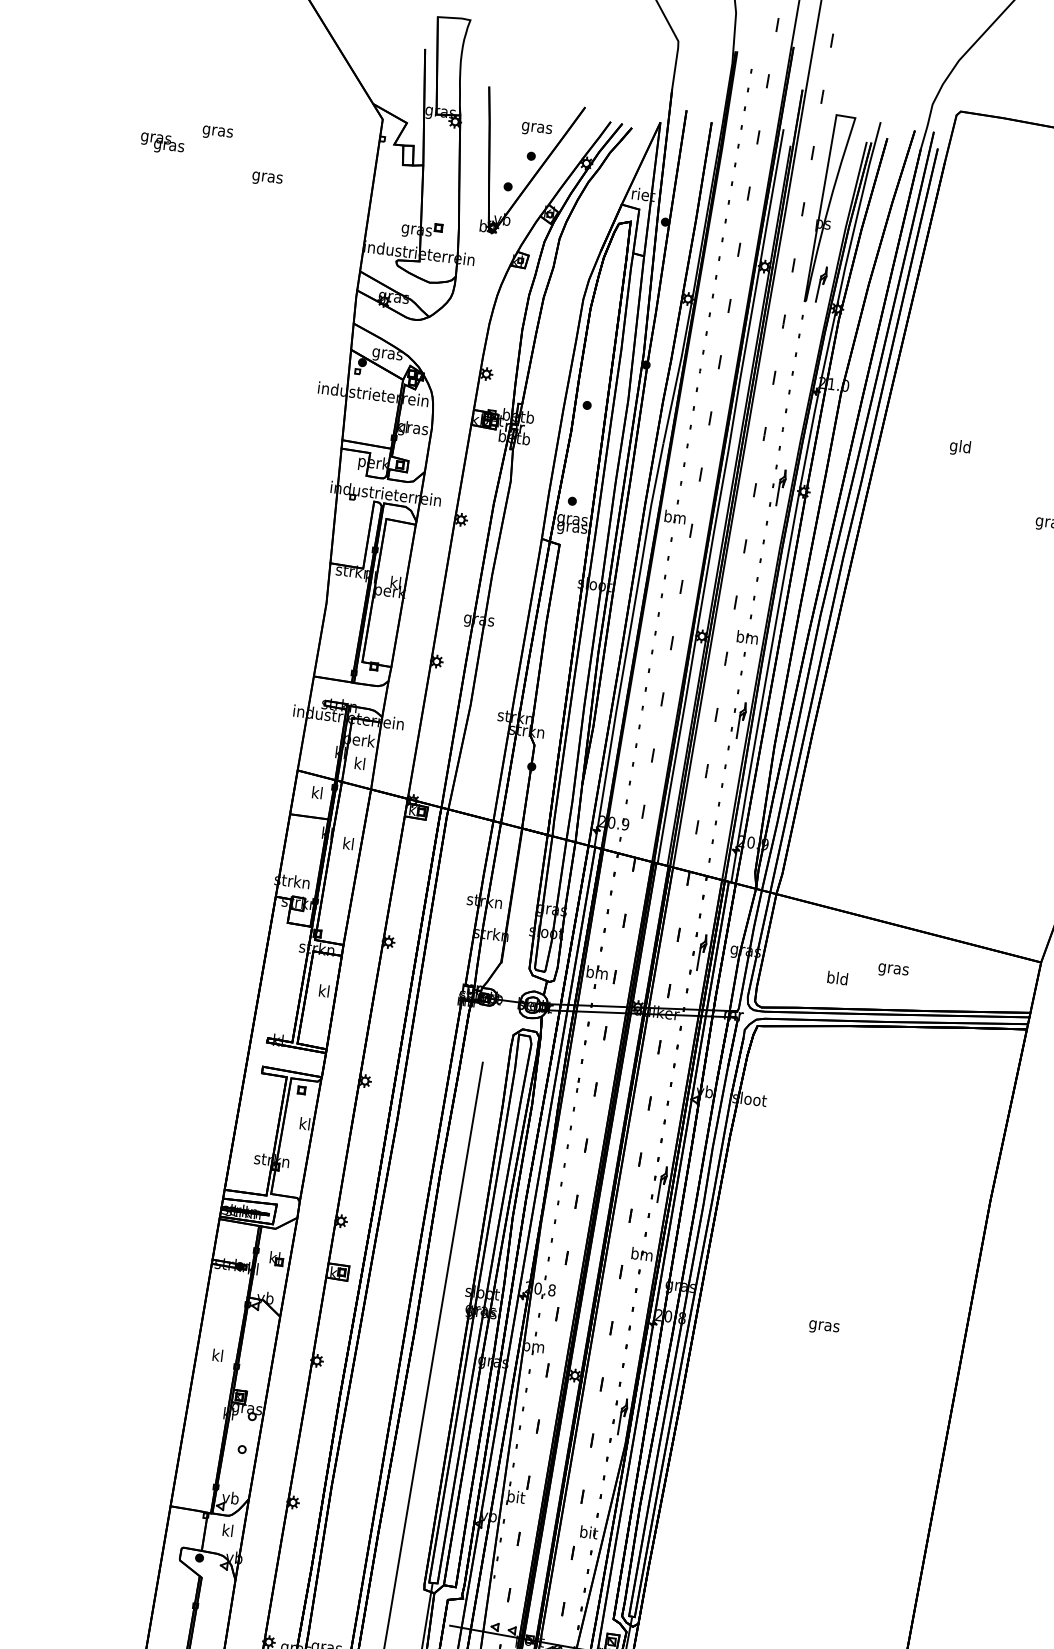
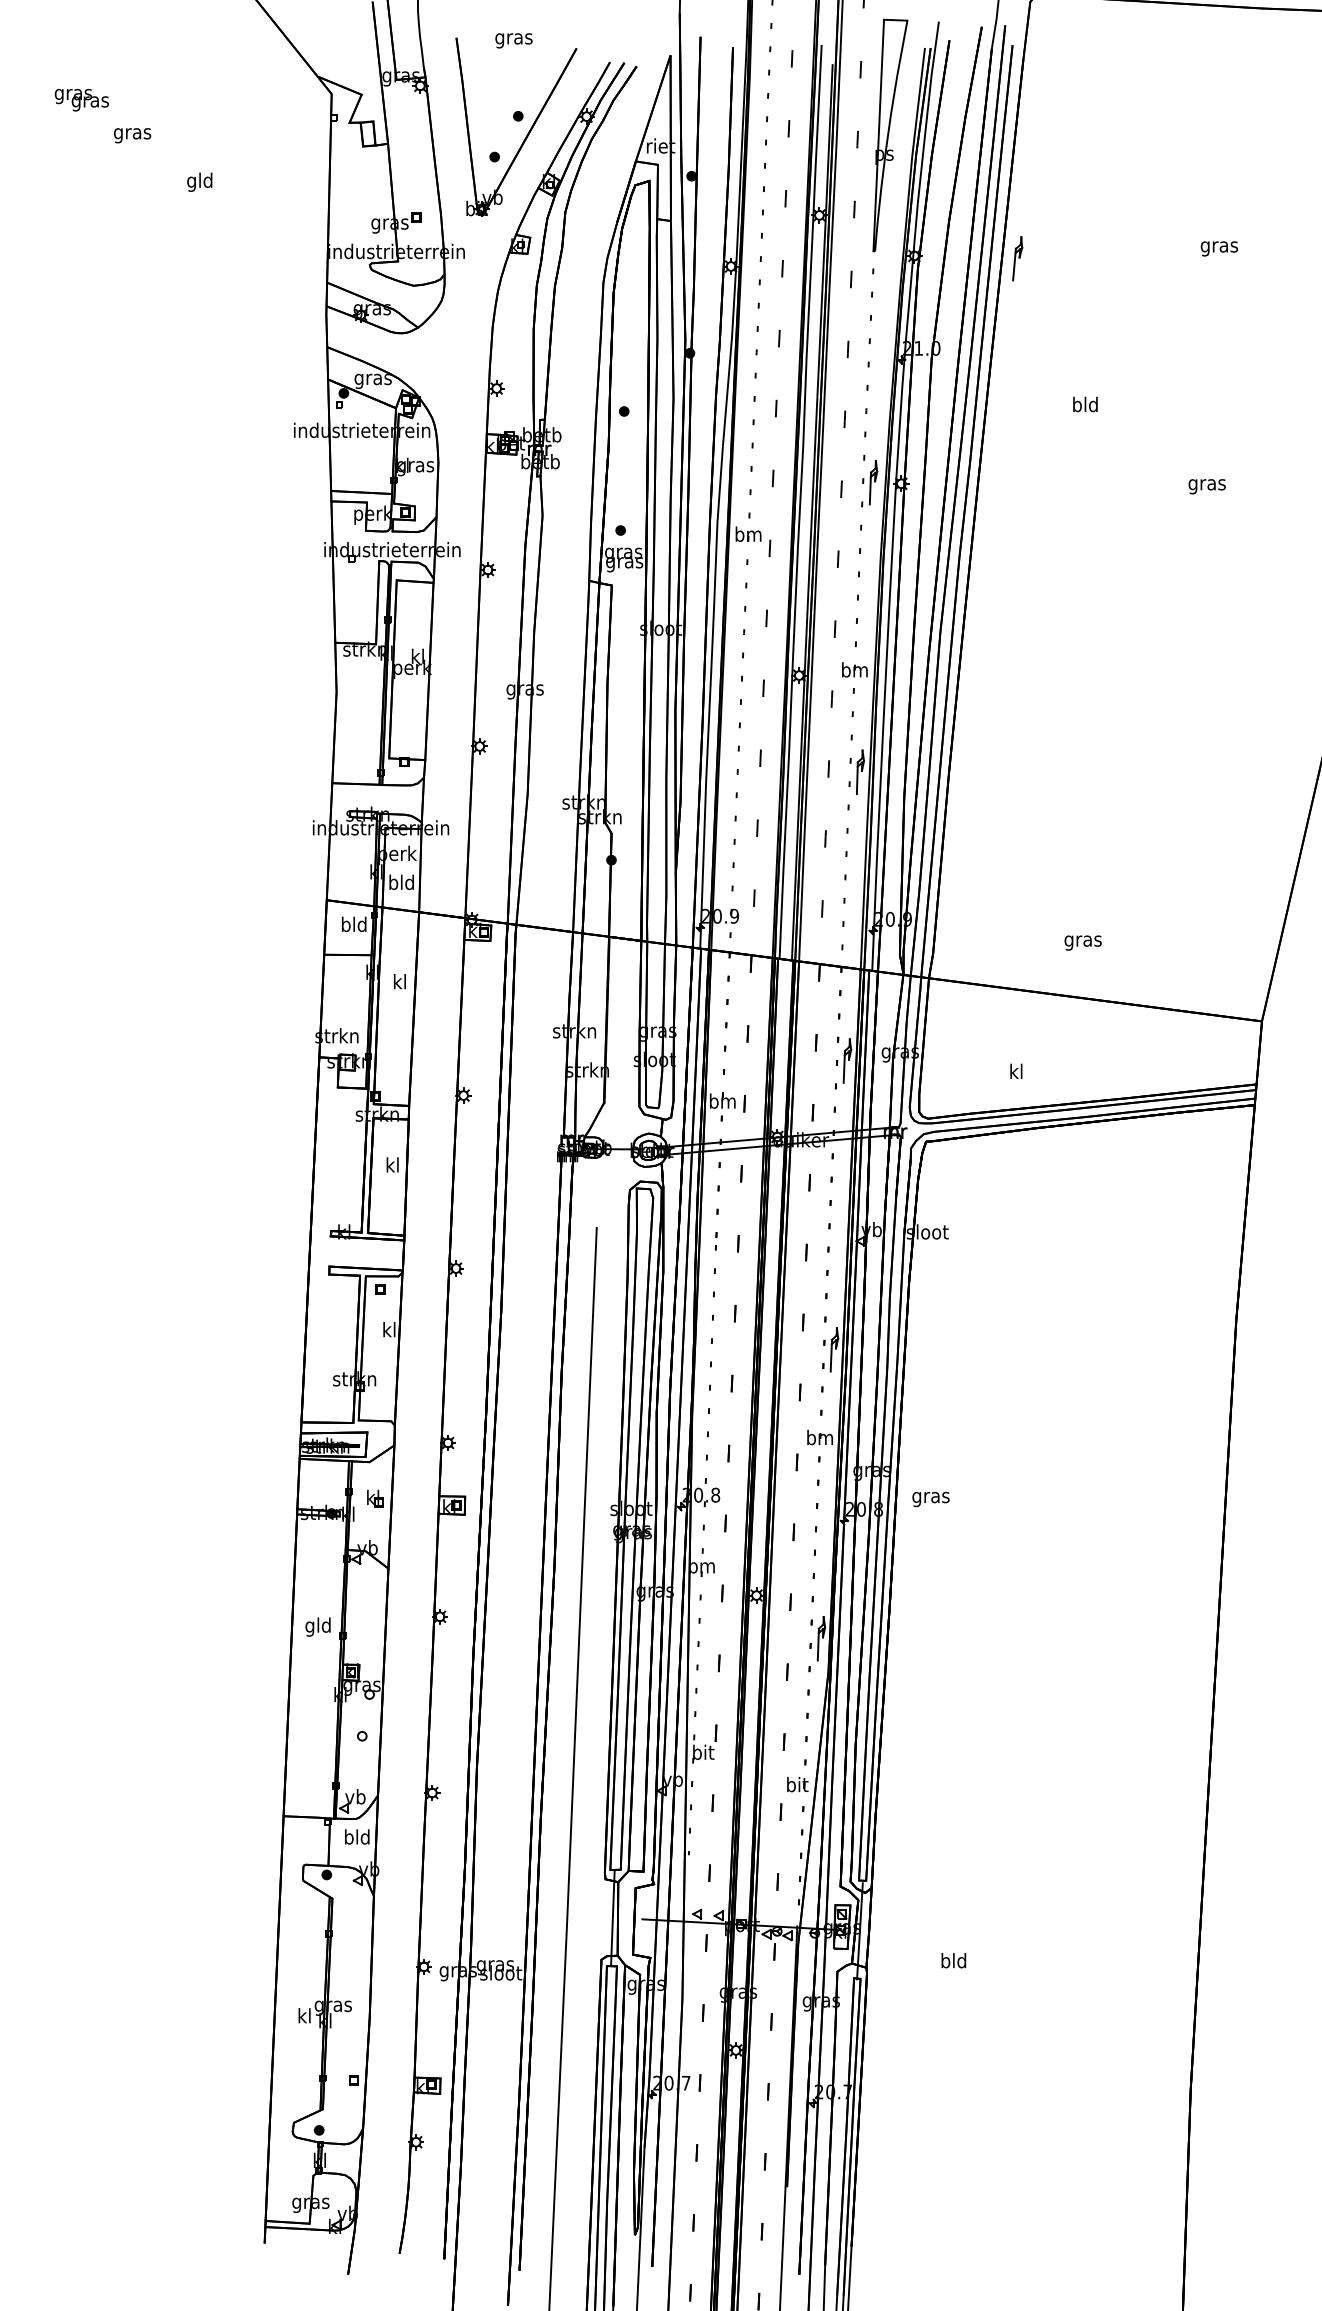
text: (536, 129) -> (513, 40), moved
text: (162, 144) -> (81, 100), moved
text: (267, 176) -> (199, 181), gras -> gld
part: (821, 284) -> (1017, 258), moved
text: (953, 446) -> (1076, 406), gld -> bld
text: (359, 763) -> (401, 882), kl -> bld
text: (317, 792) -> (354, 924), kl -> bld
text: (892, 970) -> (1082, 942), moved
text: (837, 978) -> (1016, 1071), bld -> kl
text: (823, 1327) -> (930, 1499), moved
text: (217, 1356) -> (317, 1626), kl -> gld
text: (228, 1530) -> (357, 1836), kl -> bld

